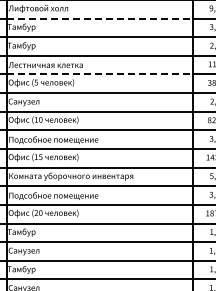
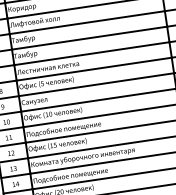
line: (100, 18) -> (87, 22), dashed -> solid
line: (100, 74) -> (94, 69), dashed -> solid

